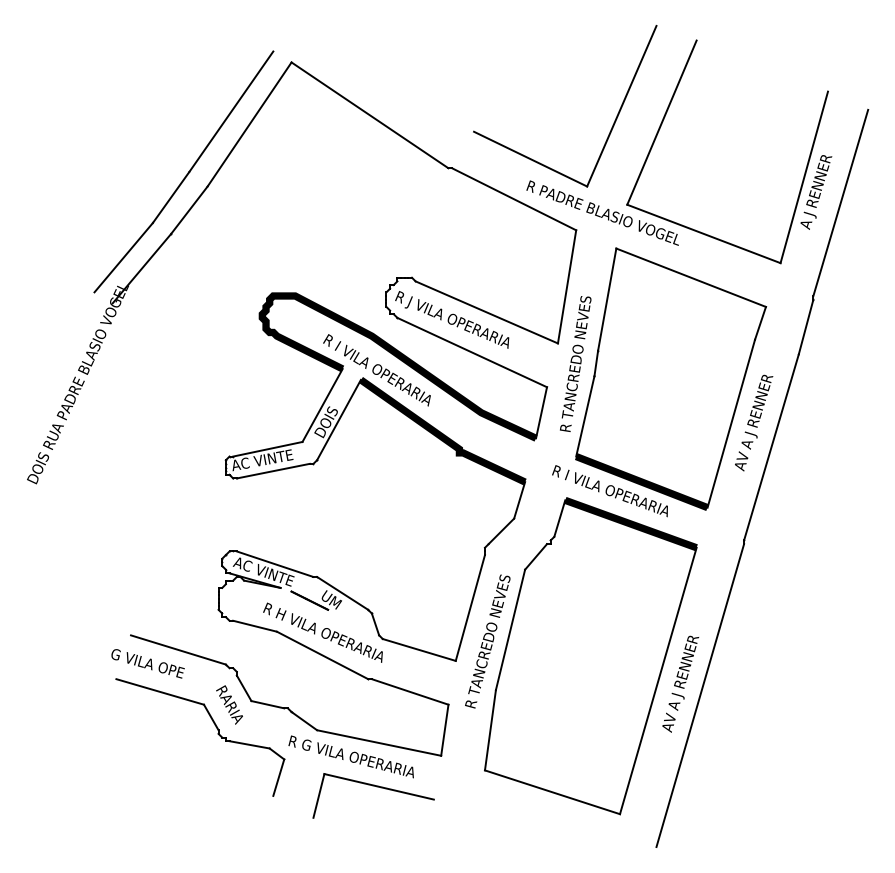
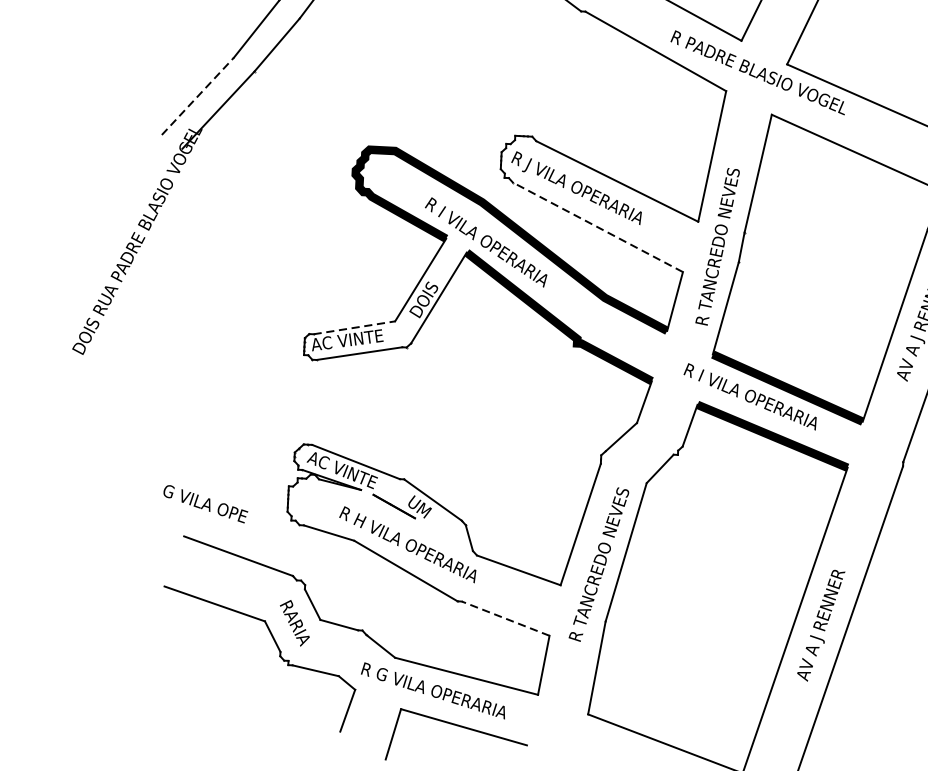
line: (124, 257) -> (198, 96), solid -> dashed
line: (471, 352) -> (597, 227), solid -> dashed
line: (268, 449) -> (355, 328), solid -> dashed
text: (147, 663) -> (205, 503), moved
line: (409, 691) -> (504, 618), solid -> dashed

